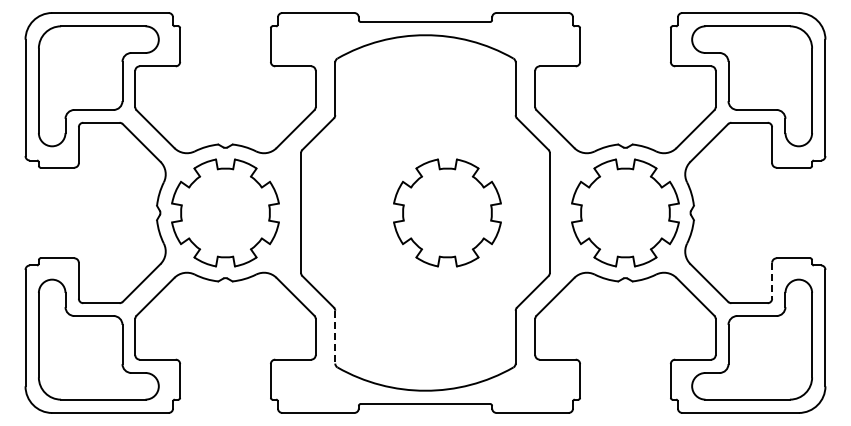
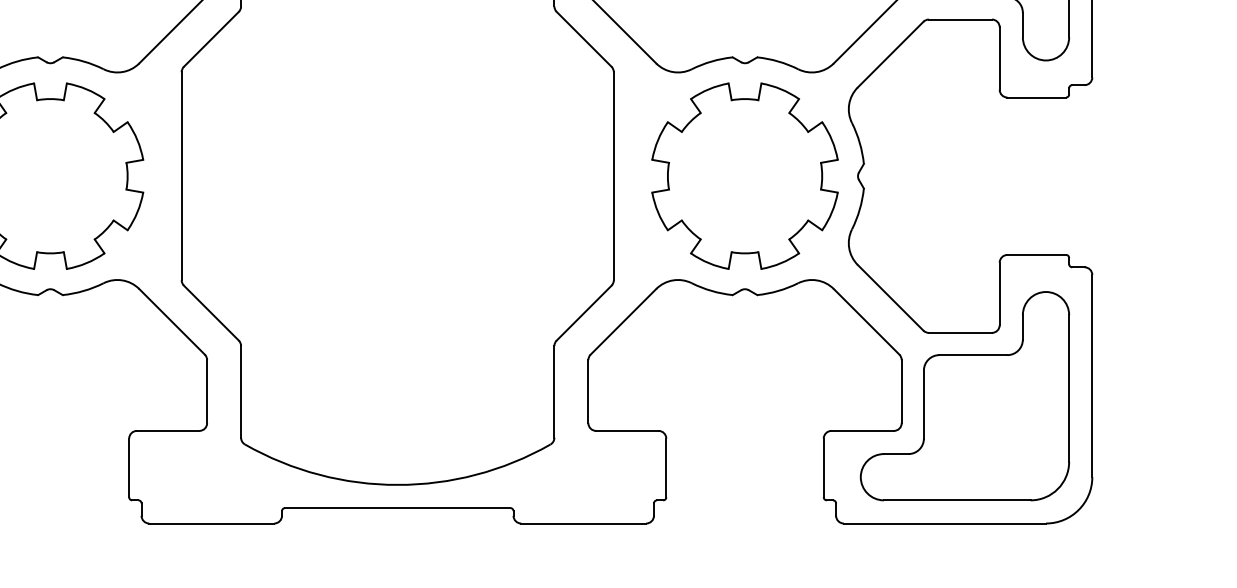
part: (447, 212) -> (435, 175), removed
line: (772, 280) -> (1000, 293), dashed -> solid
line: (335, 337) -> (241, 392), dashed -> solid

